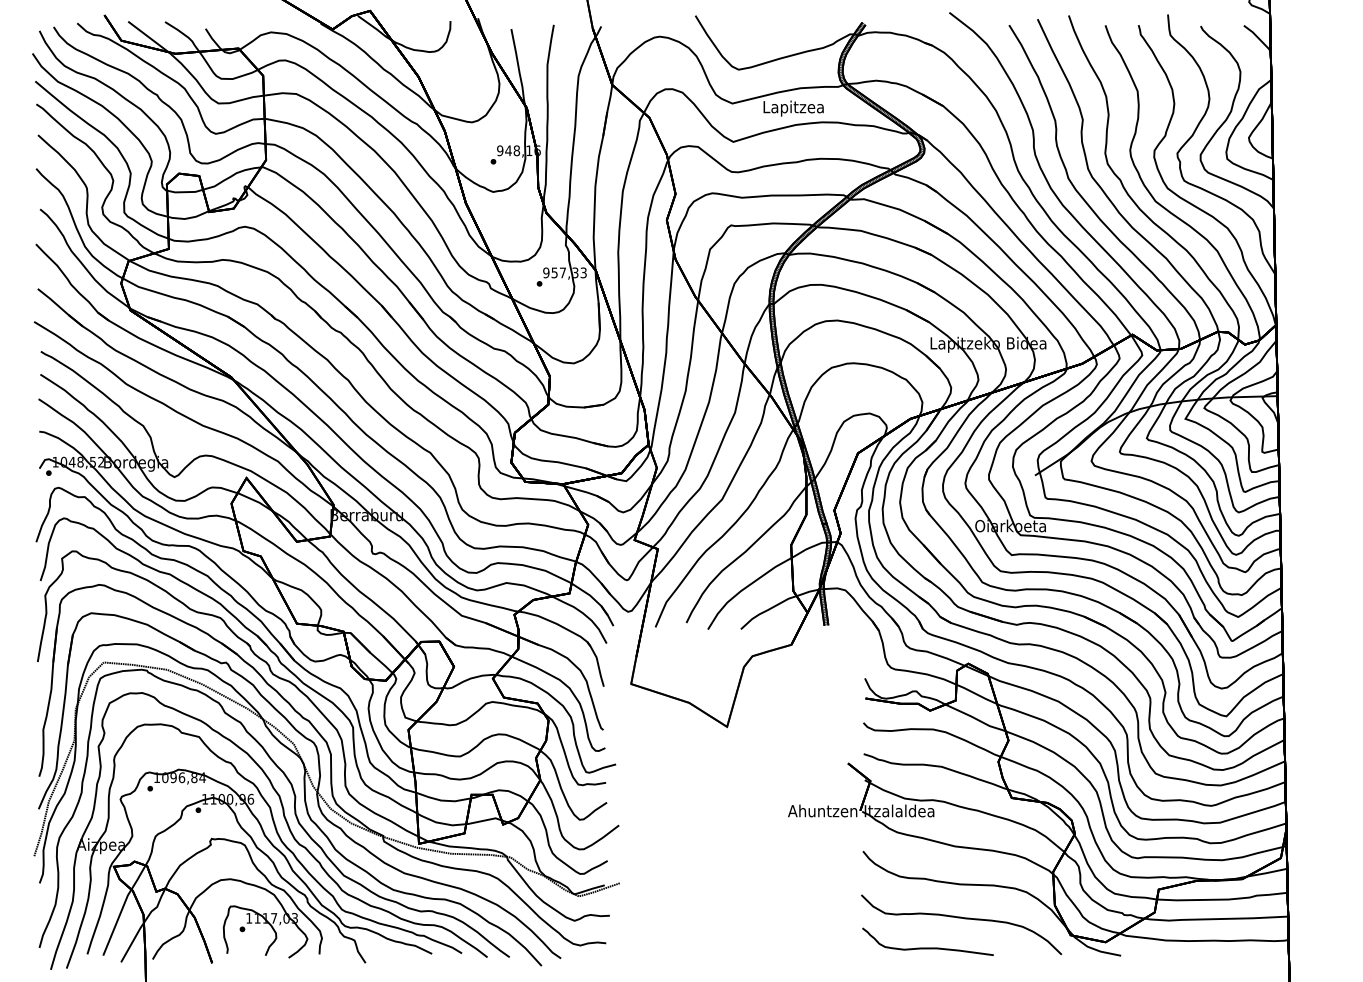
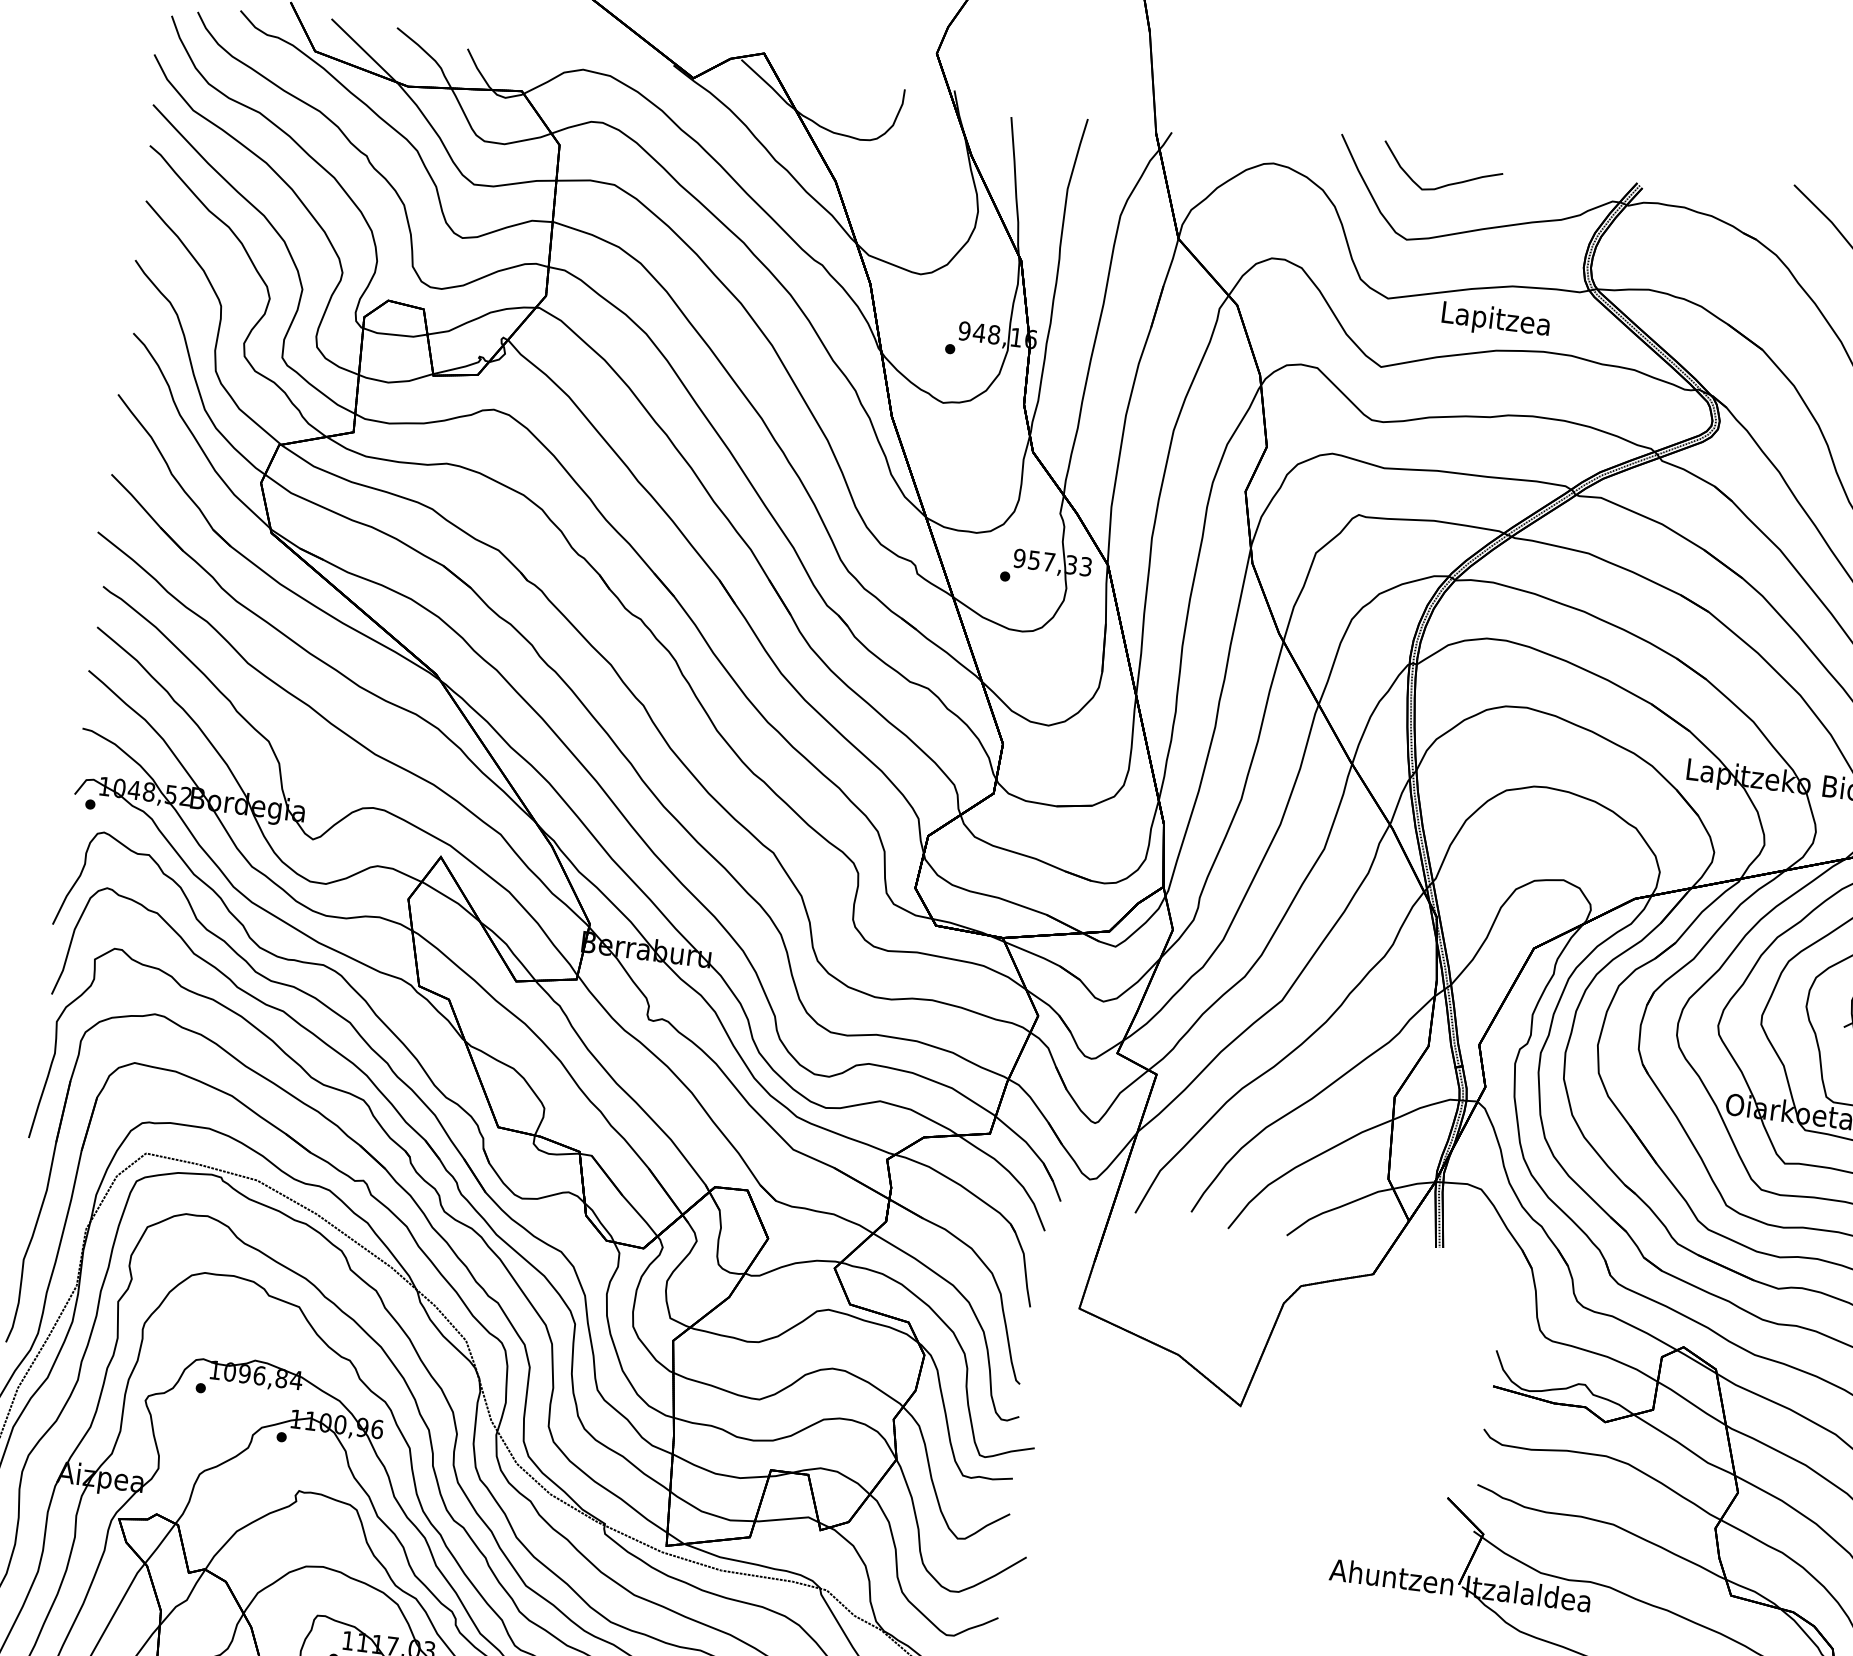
part: (757, 35) -> (1447, 183), added

